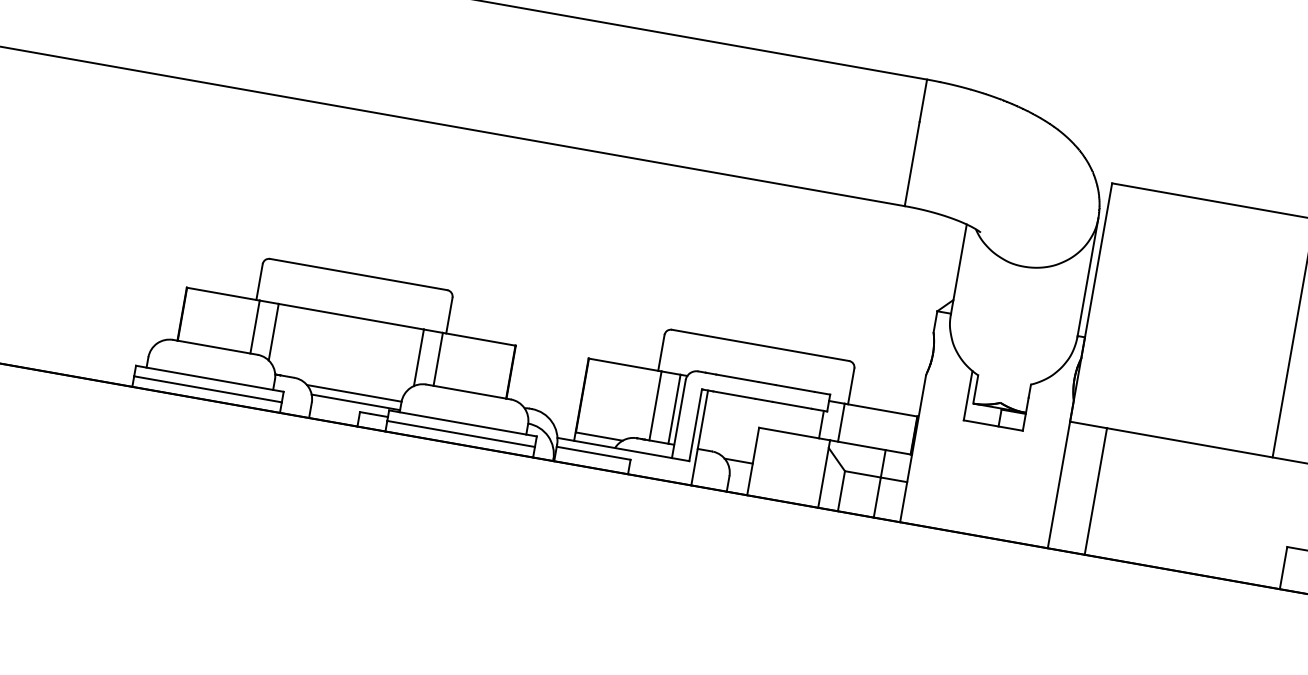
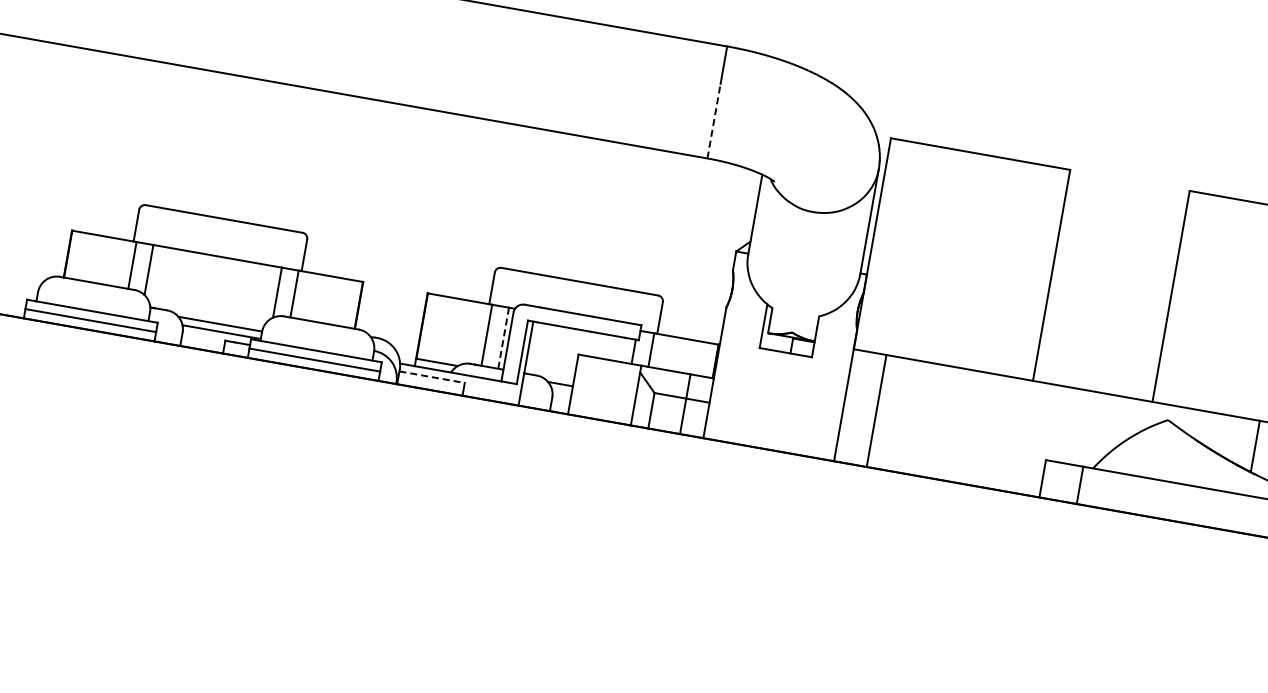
line: (912, 164) -> (714, 121), solid -> dashed
line: (674, 409) -> (503, 338), solid -> dashed
line: (594, 453) -> (432, 377), solid -> dashed

